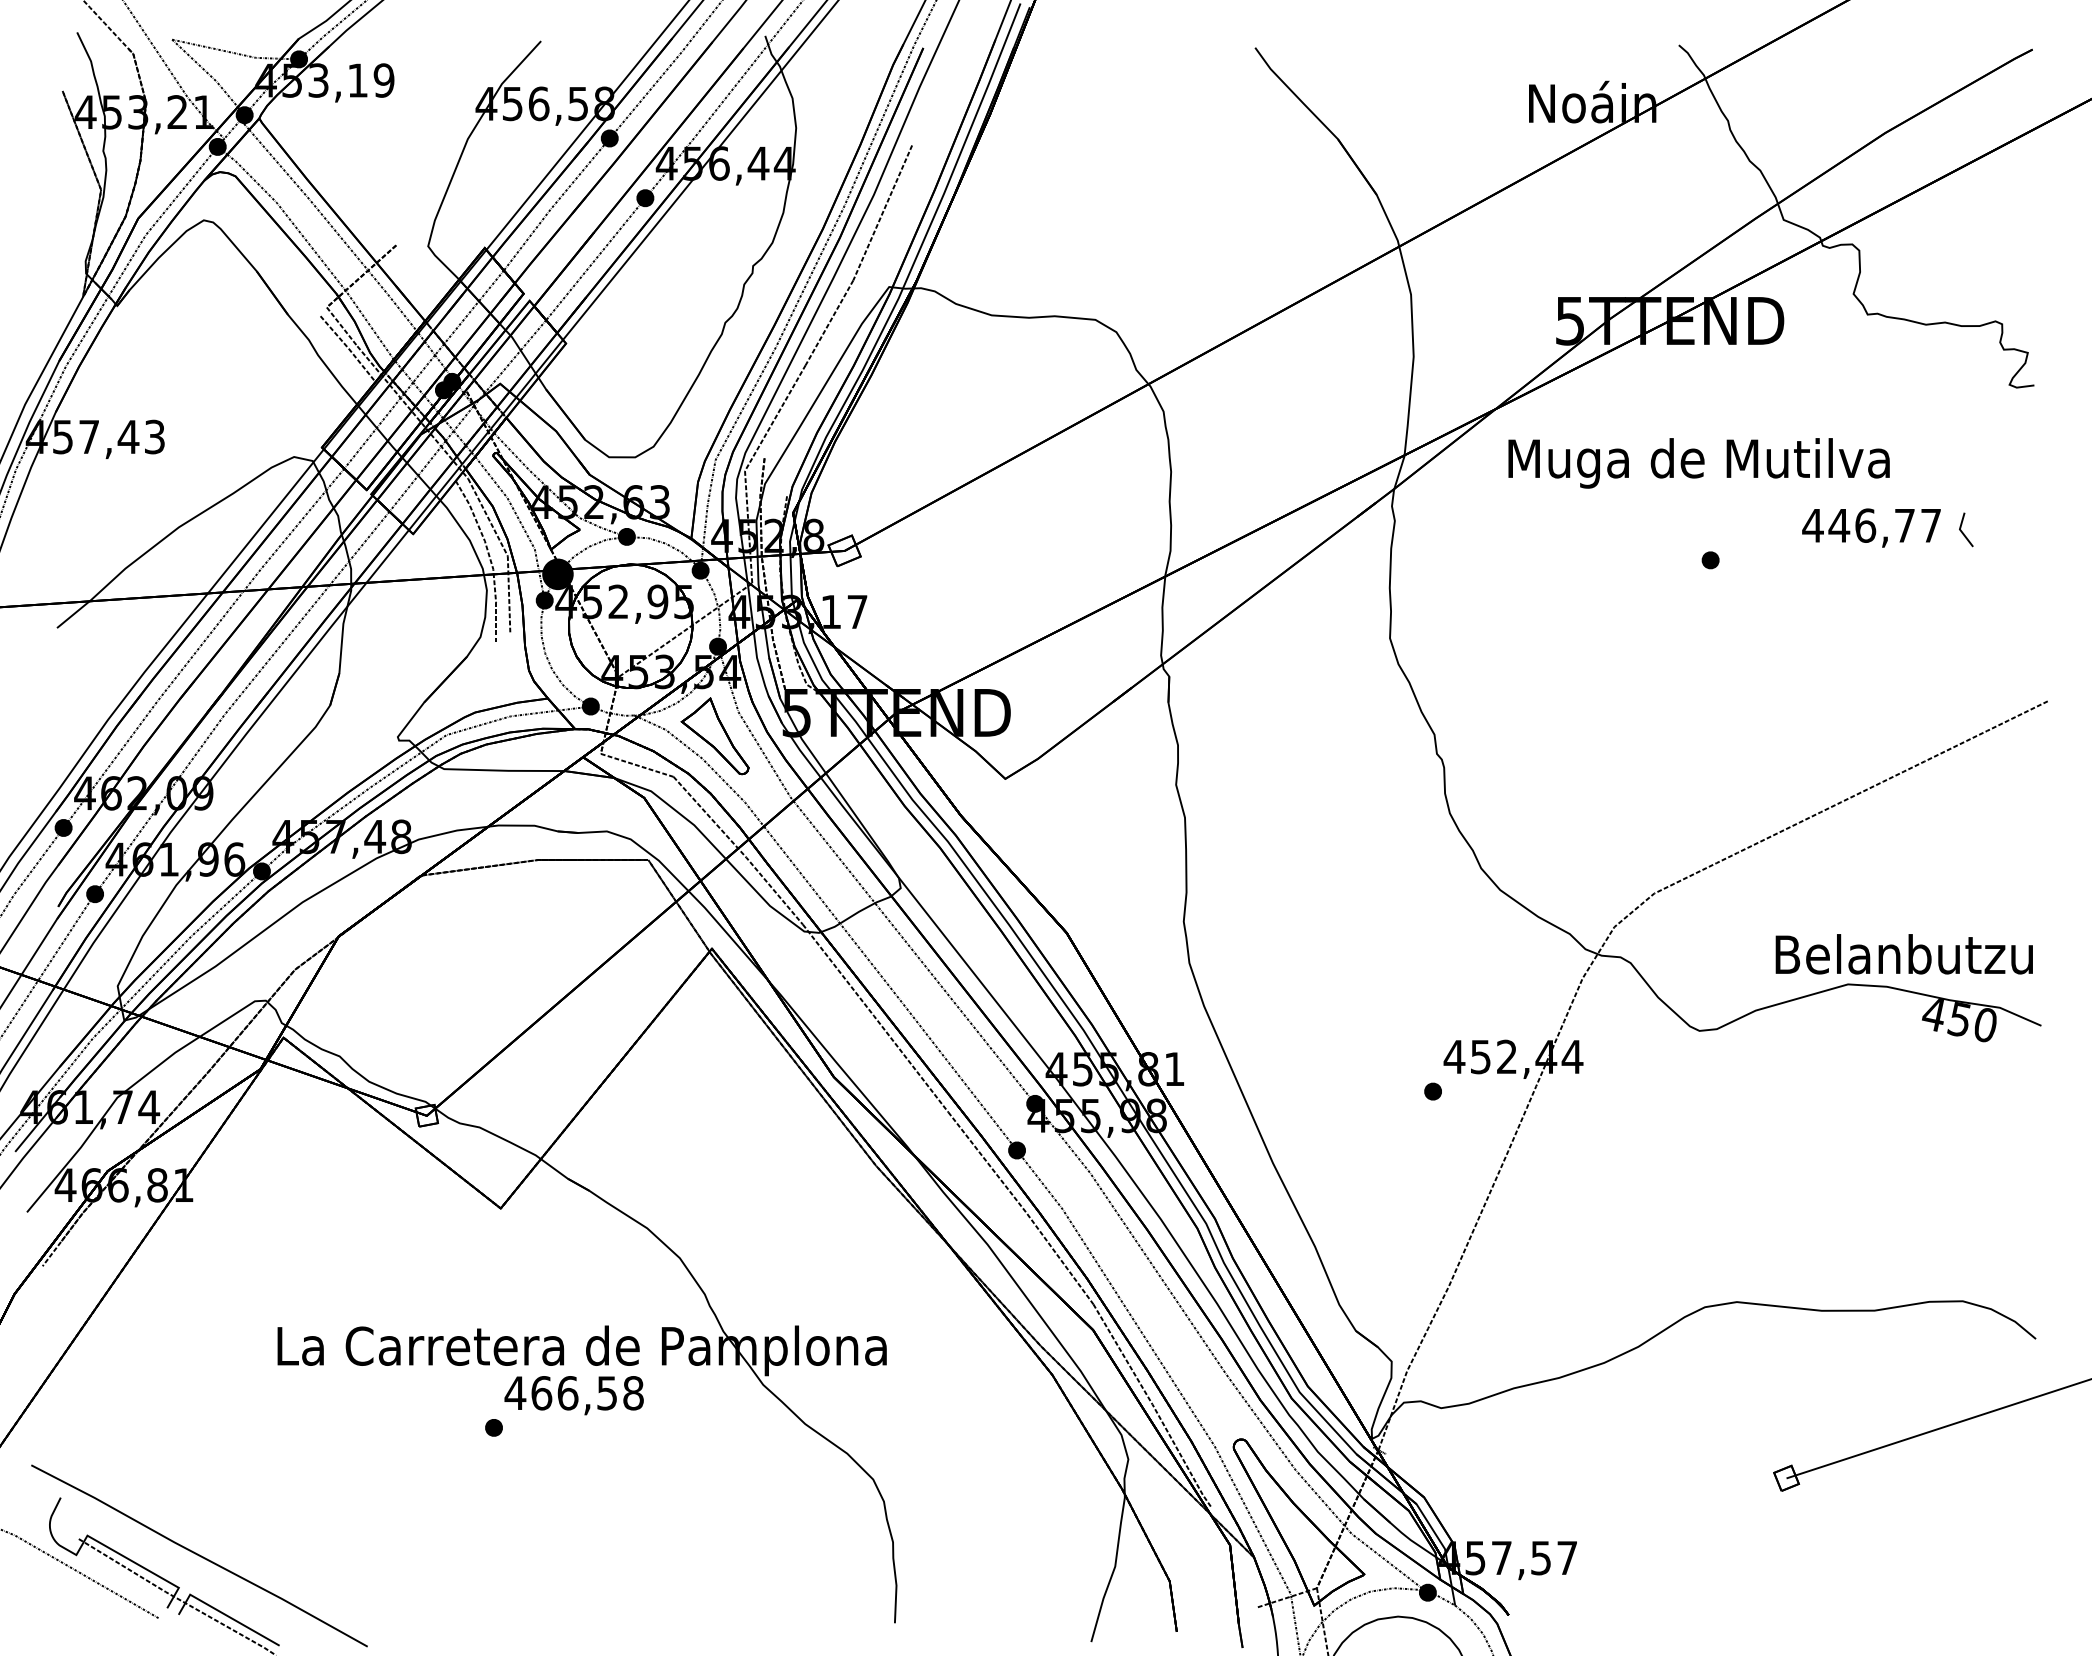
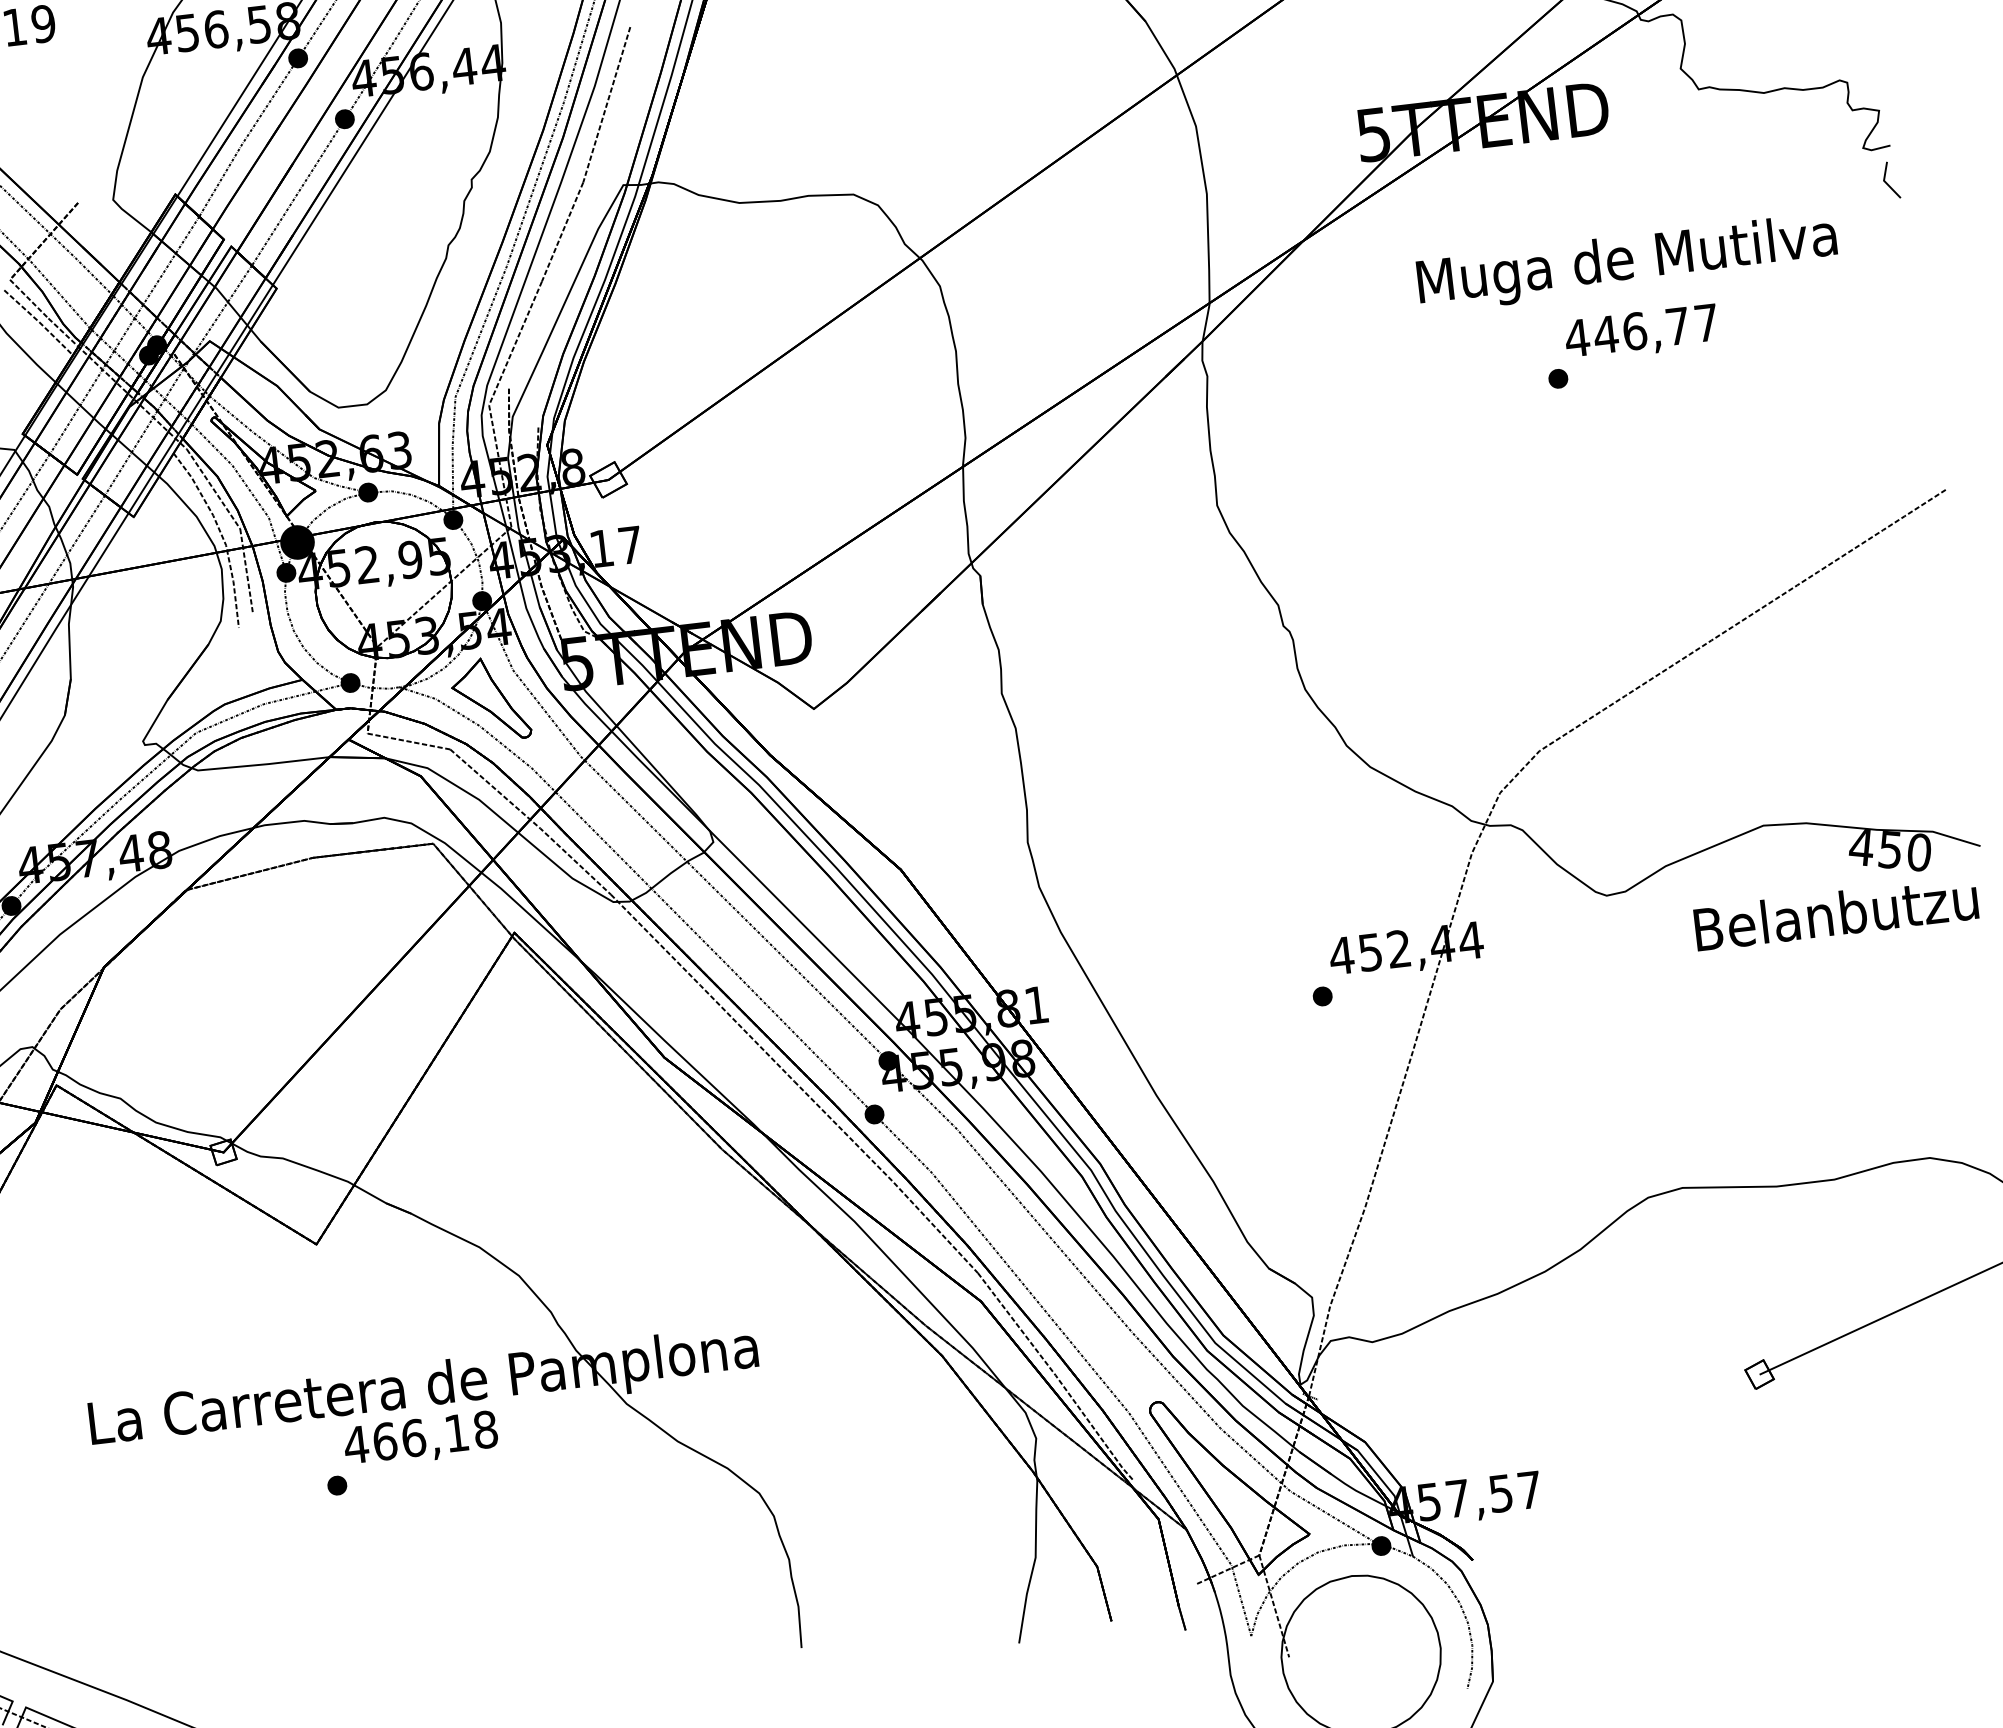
text: (1698, 463) -> (1626, 263), moved
text: (1871, 527) -> (1641, 332), moved
line: (1963, 532) -> (1888, 183), moved
text: (1903, 954) -> (1835, 913), moved
text: (606, 1393) -> (456, 1433), 466,58 -> 466,18

